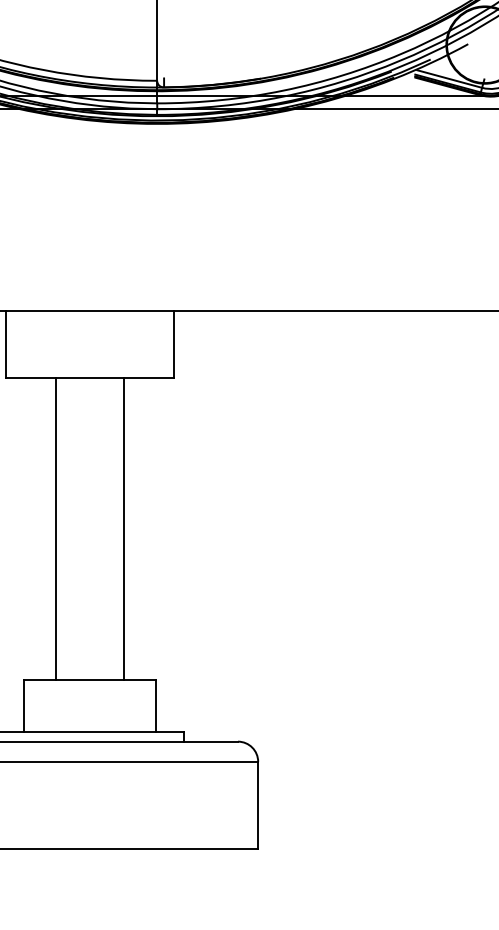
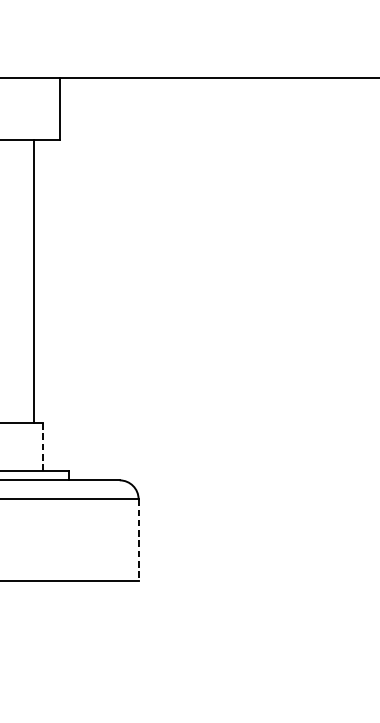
line: (123, 529) -> (34, 281), moved
line: (155, 706) -> (42, 447), solid -> dashed
line: (258, 805) -> (138, 540), solid -> dashed

